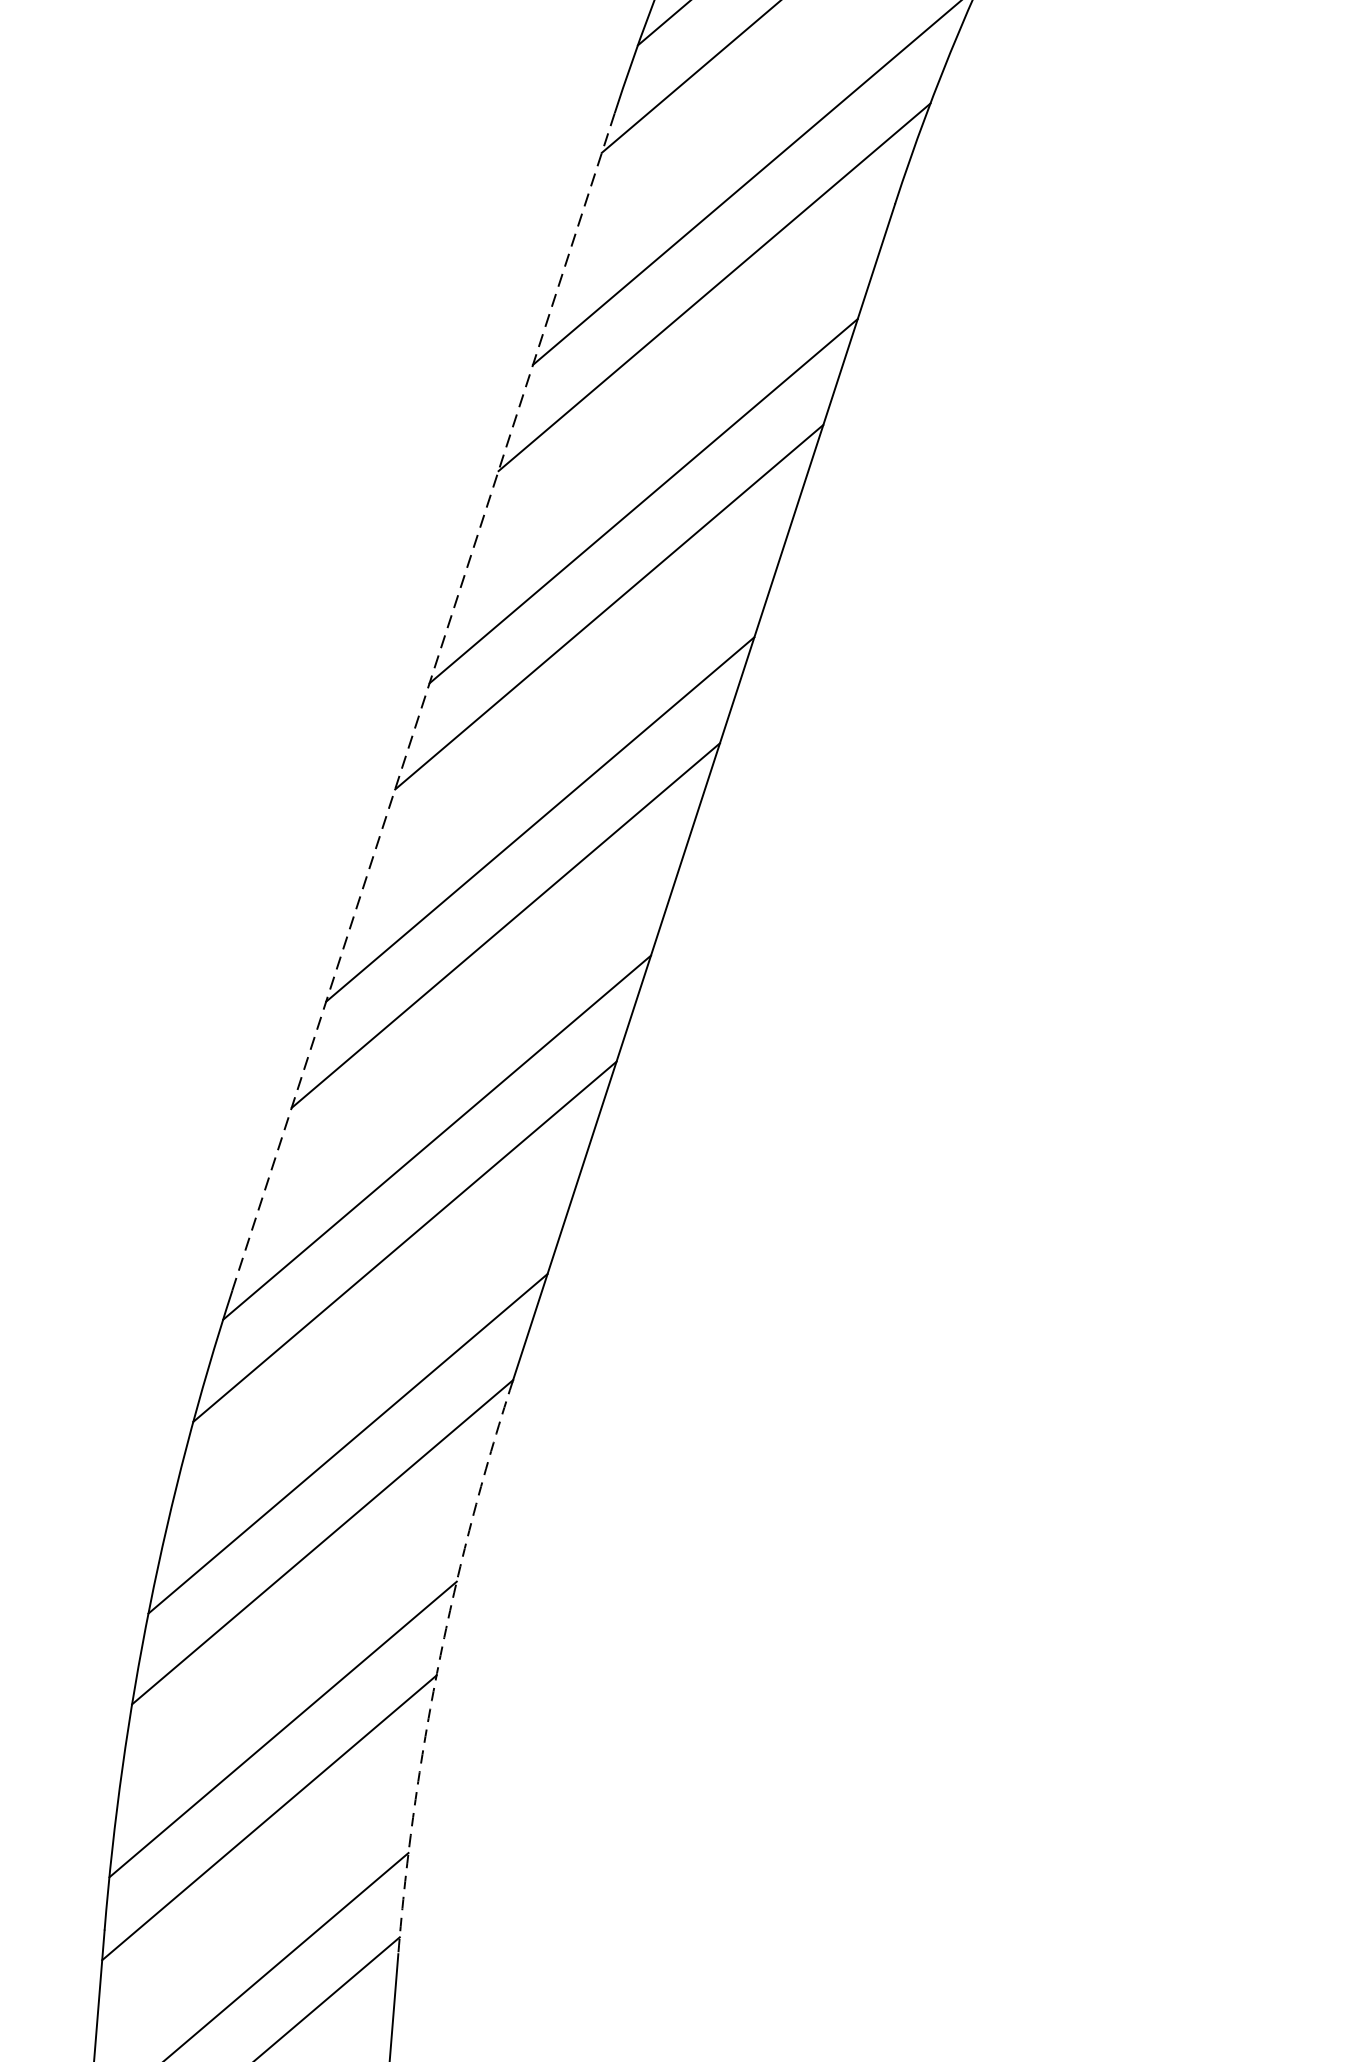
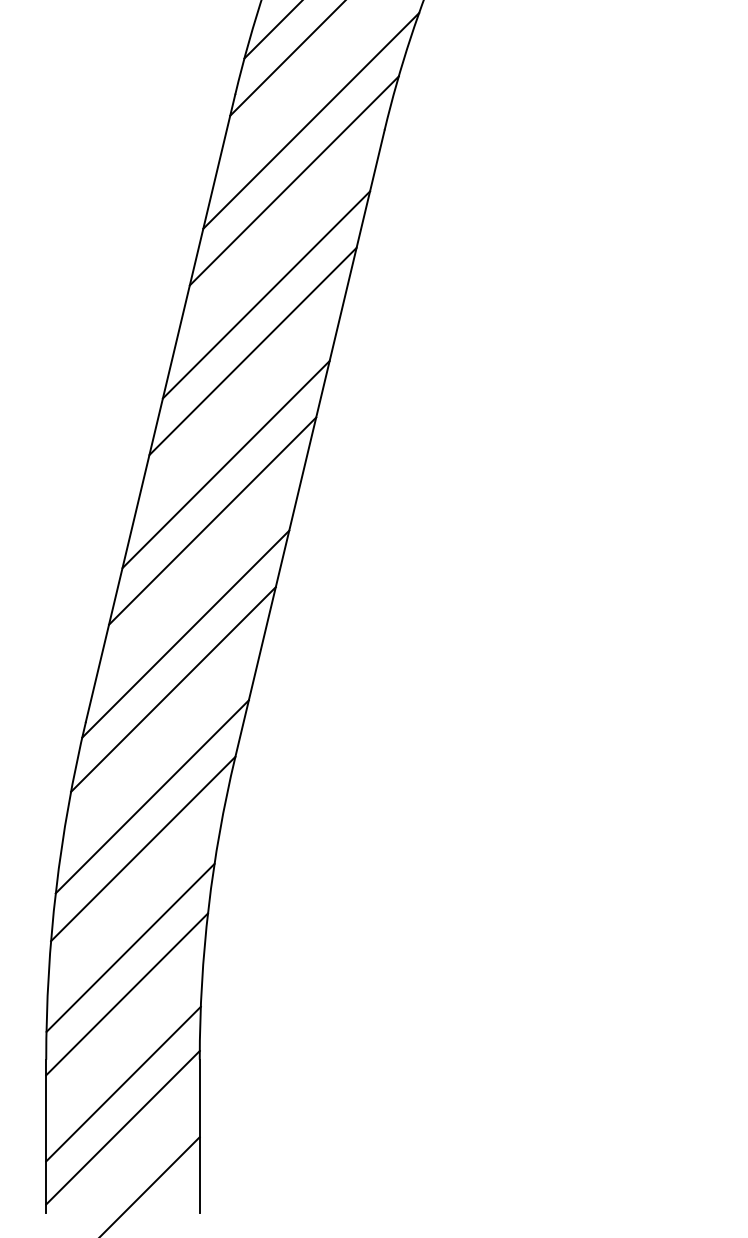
line: (423, 702) -> (160, 408), dashed -> solid
arc: (438, 1664) -> (208, 907), dashed -> solid

